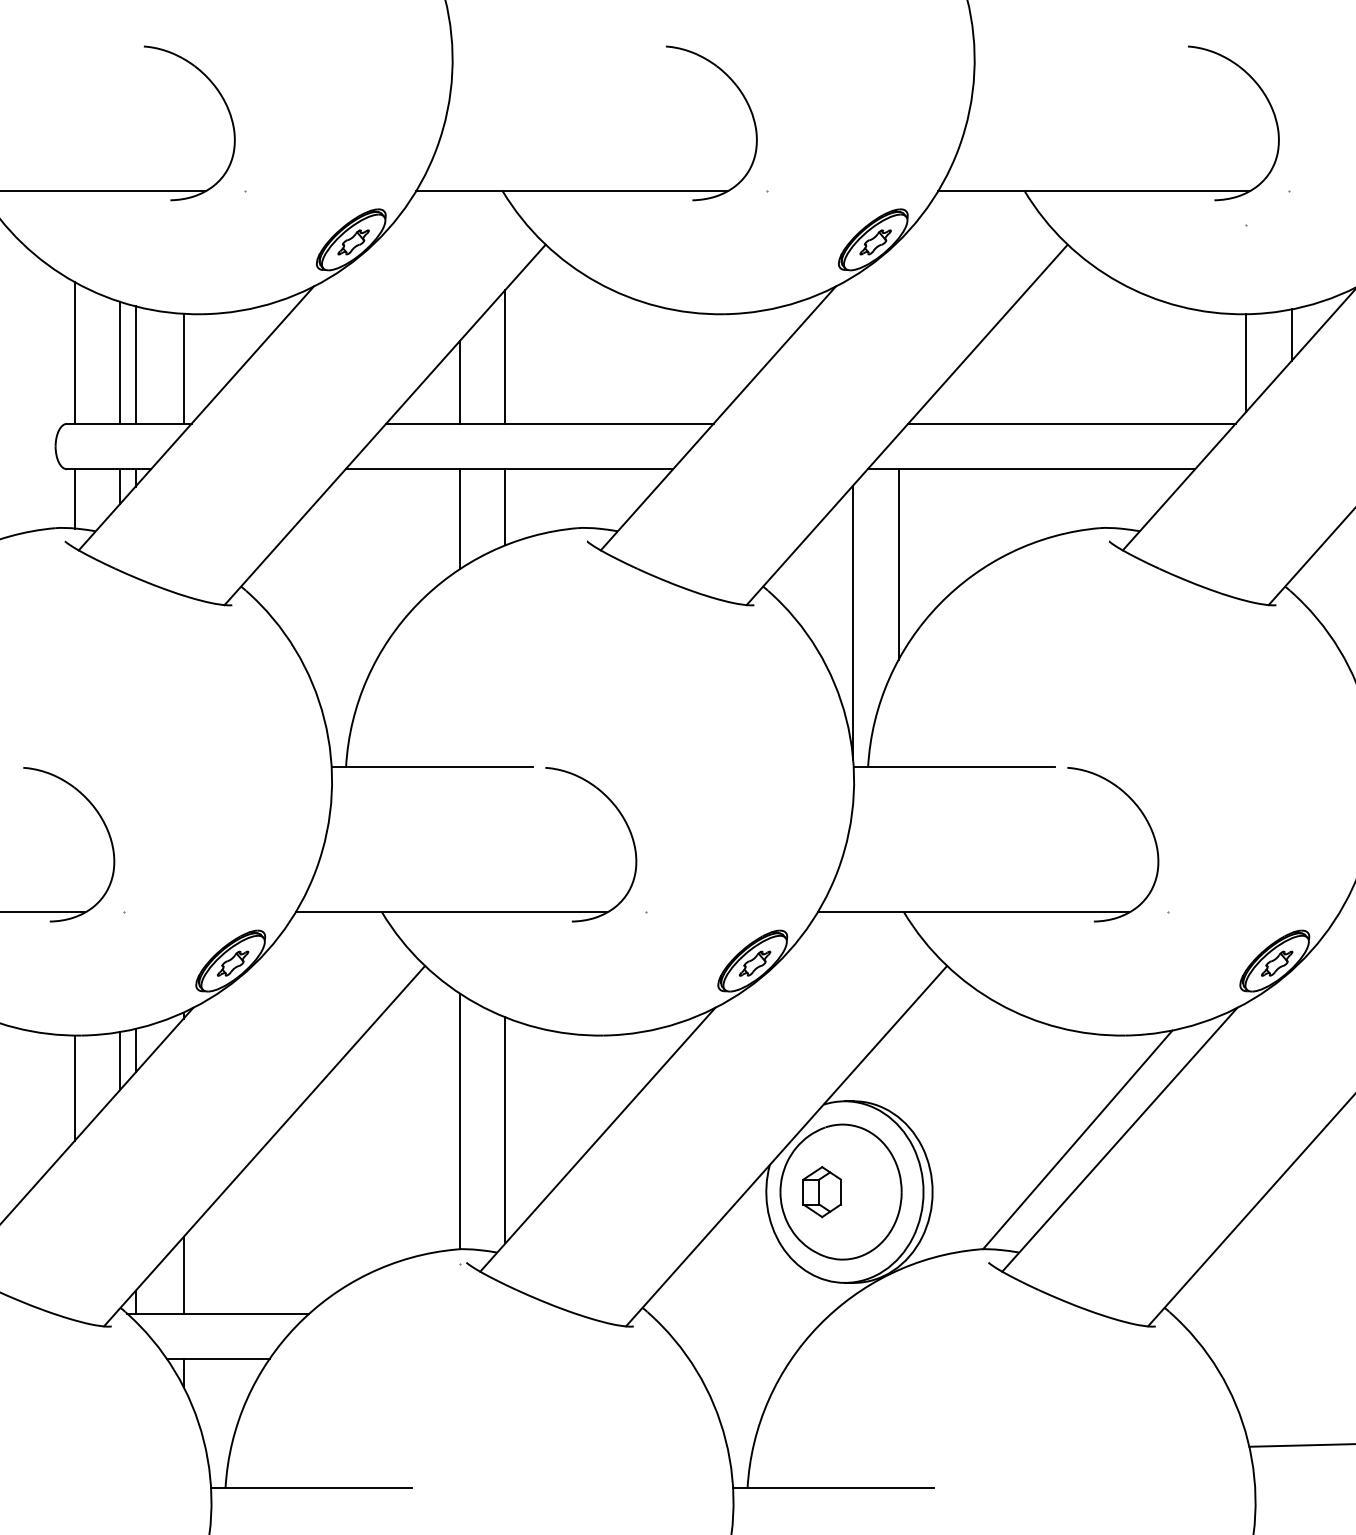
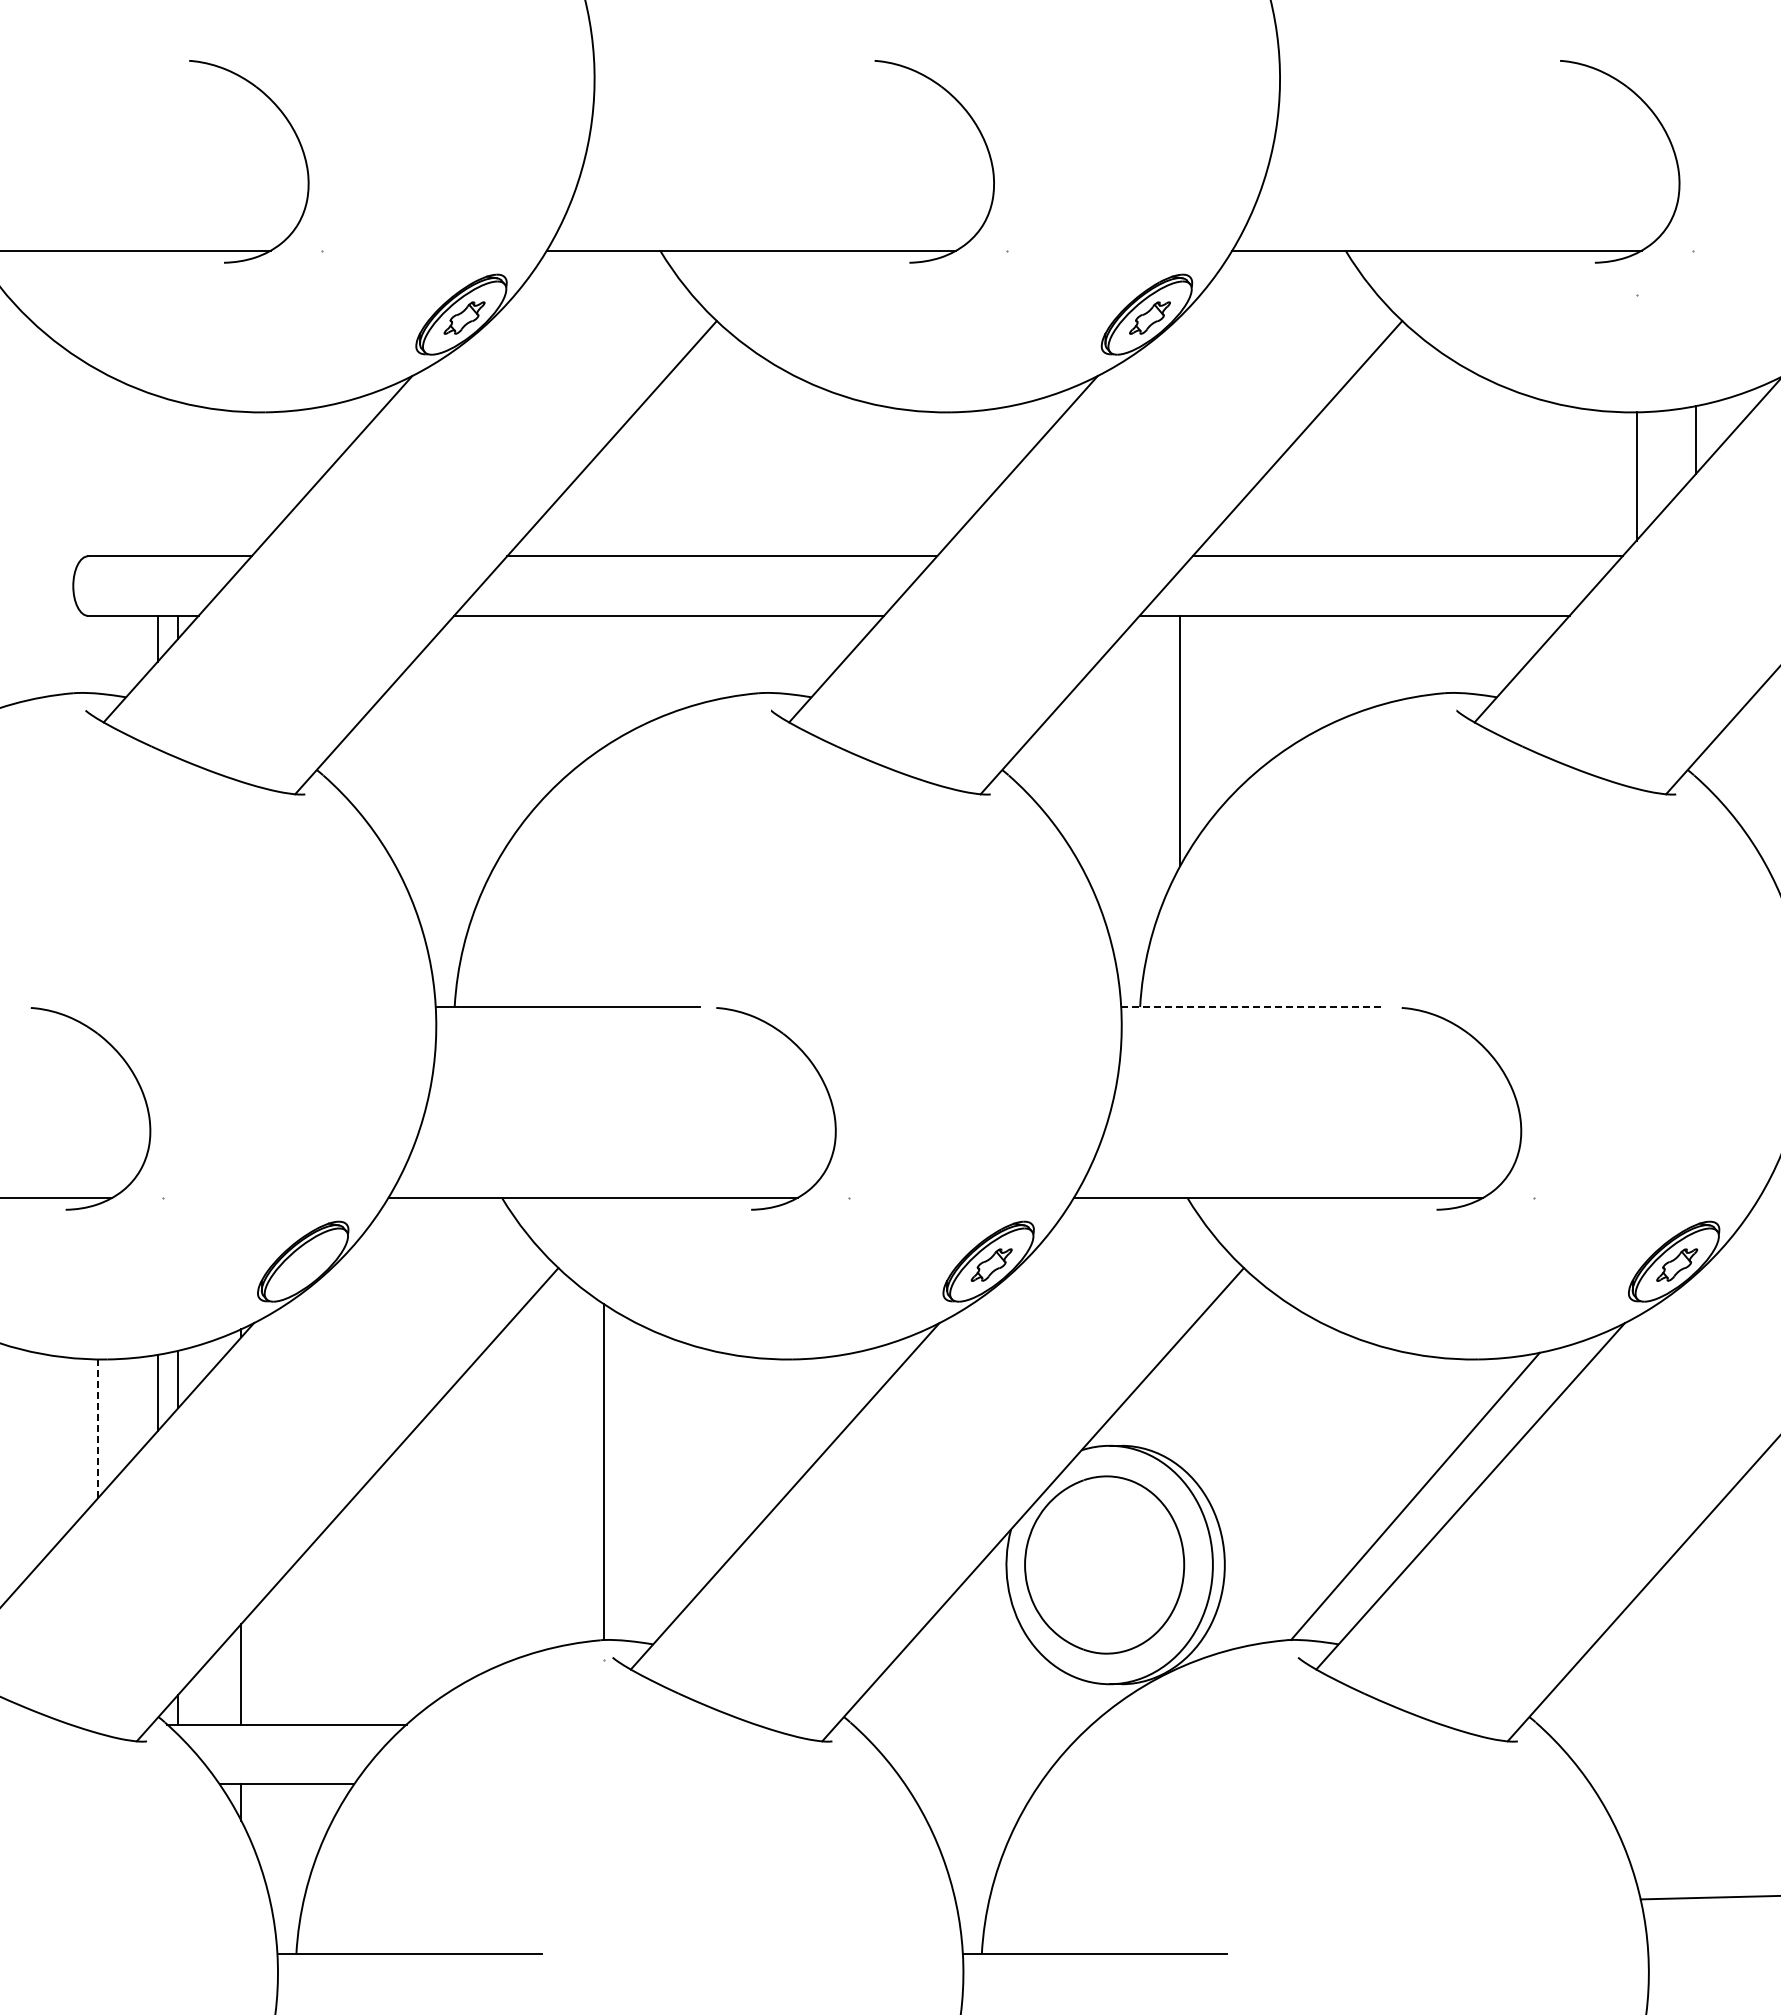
line: (74, 353) -> (98, 463), removed
line: (505, 356) -> (663, 468), removed
line: (119, 363) -> (157, 476), removed
line: (135, 365) -> (178, 479), removed
line: (183, 368) -> (241, 483), removed
line: (460, 382) -> (604, 501), removed
line: (74, 498) -> (98, 654), removed
line: (505, 507) -> (663, 665), removed
line: (460, 519) -> (604, 681), removed
line: (853, 622) -> (1120, 817), removed
line: (954, 767) -> (1253, 1007), solid -> dashed
part: (233, 963) -> (306, 1264), removed
line: (74, 1088) -> (98, 1428), solid -> dashed
line: (505, 1130) -> (663, 1483), removed
part: (821, 1191) -> (1079, 1564), removed

